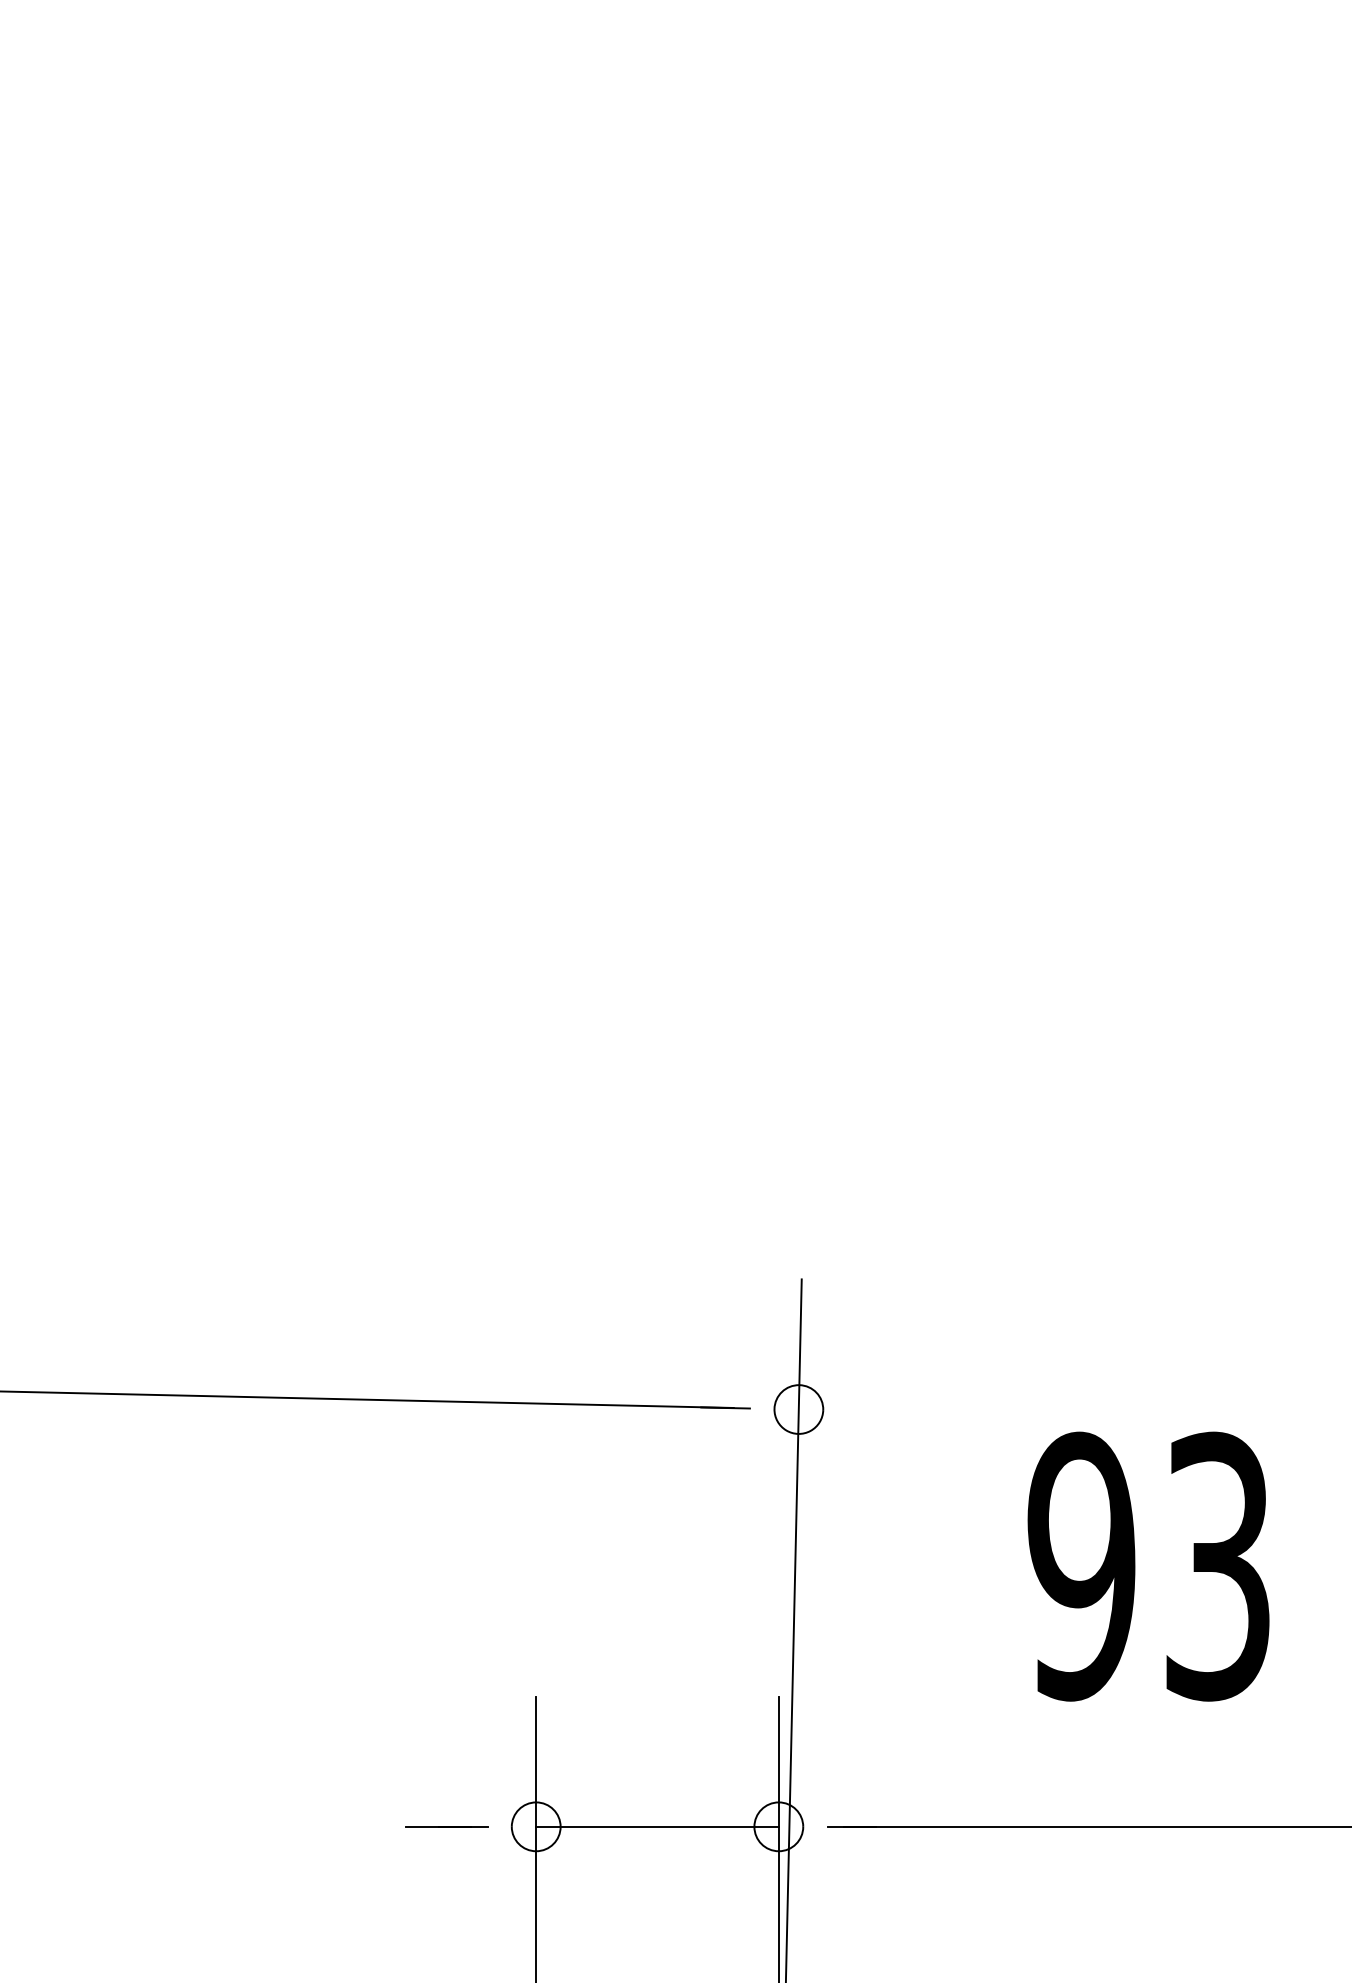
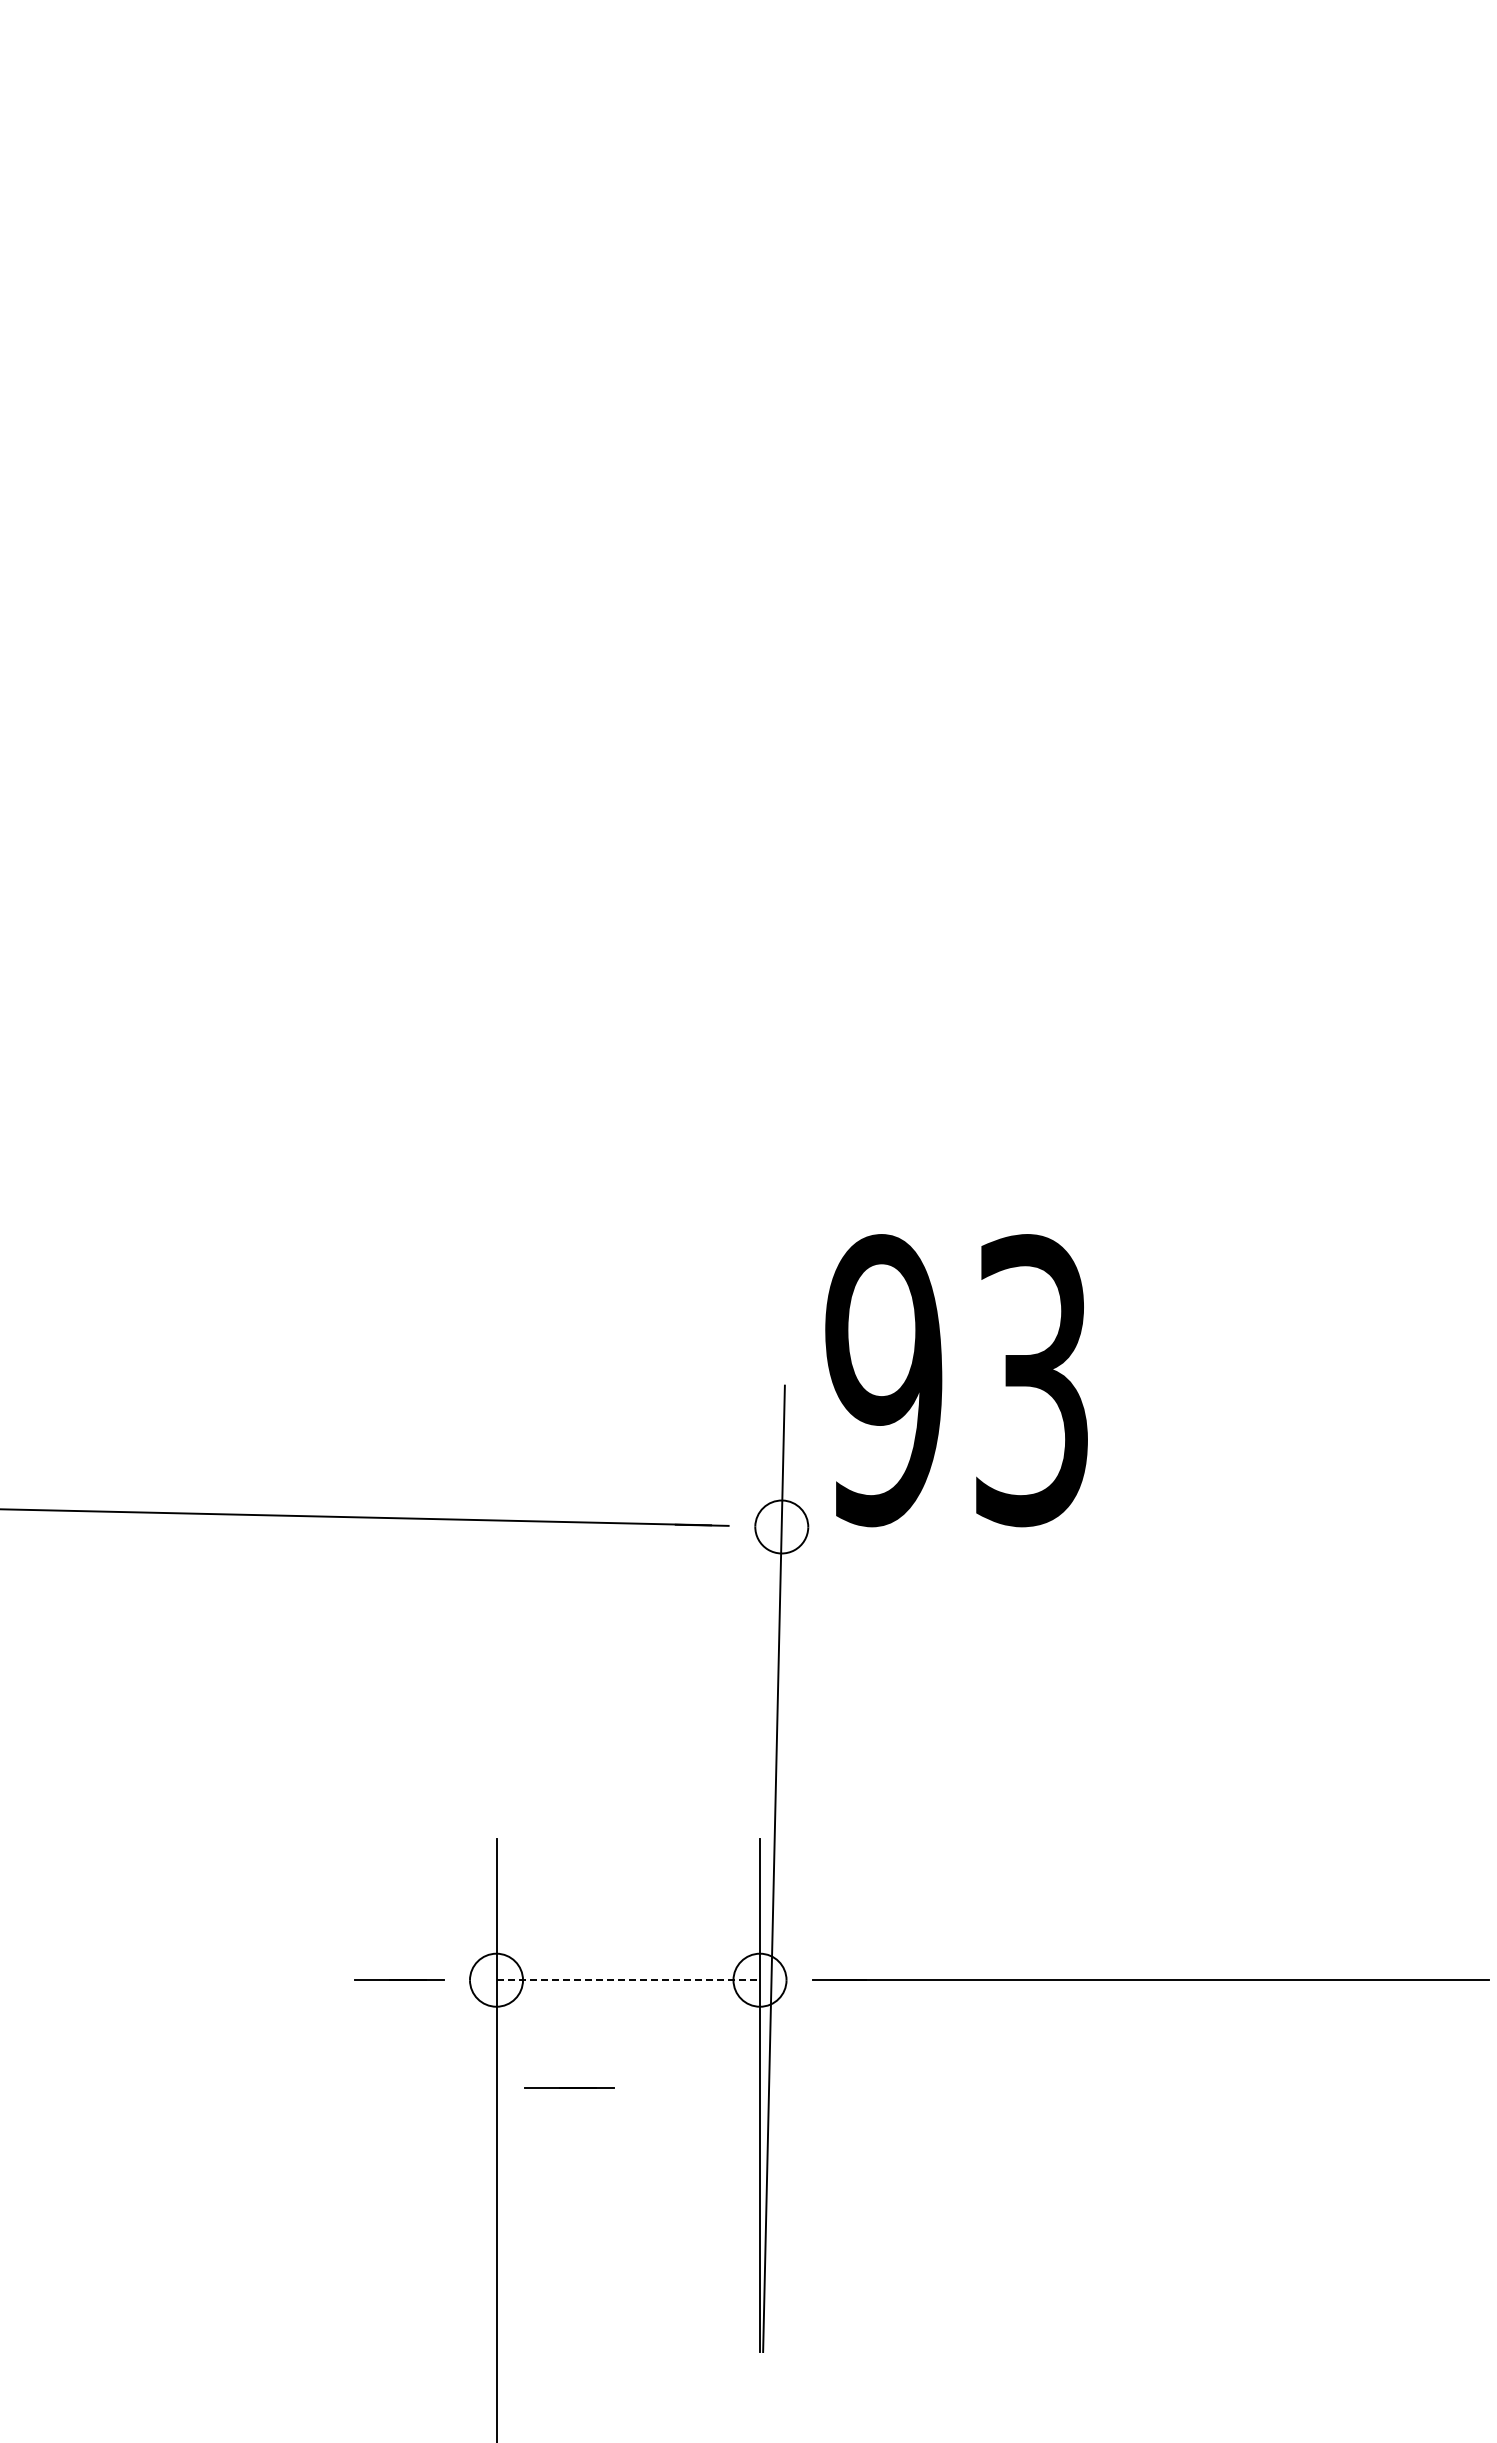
text: (1148, 1566) -> (956, 1380), moved
line: (657, 1827) -> (628, 1980), solid -> dashed
line: (603, 1925) -> (569, 2087), added

